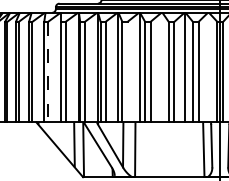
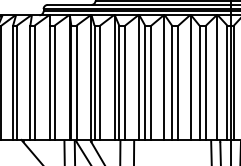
line: (162, 67) -> (164, 77), added
line: (208, 67) -> (217, 77), added
line: (127, 71) -> (125, 82), added
line: (48, 72) -> (35, 83), dashed -> solid

